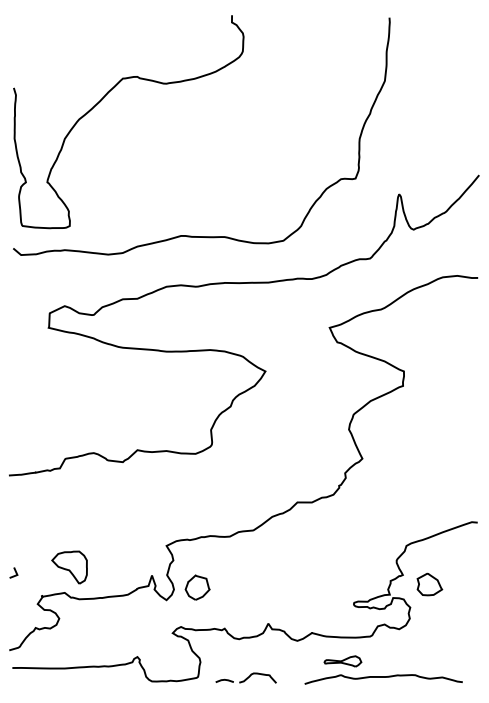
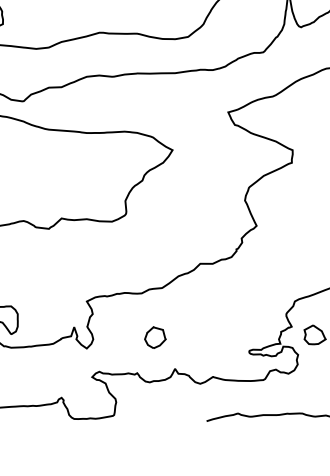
part: (197, 587) -> (155, 337), moved
part: (342, 661) -> (239, 401), removed
part: (245, 677) -> (155, 415), removed

